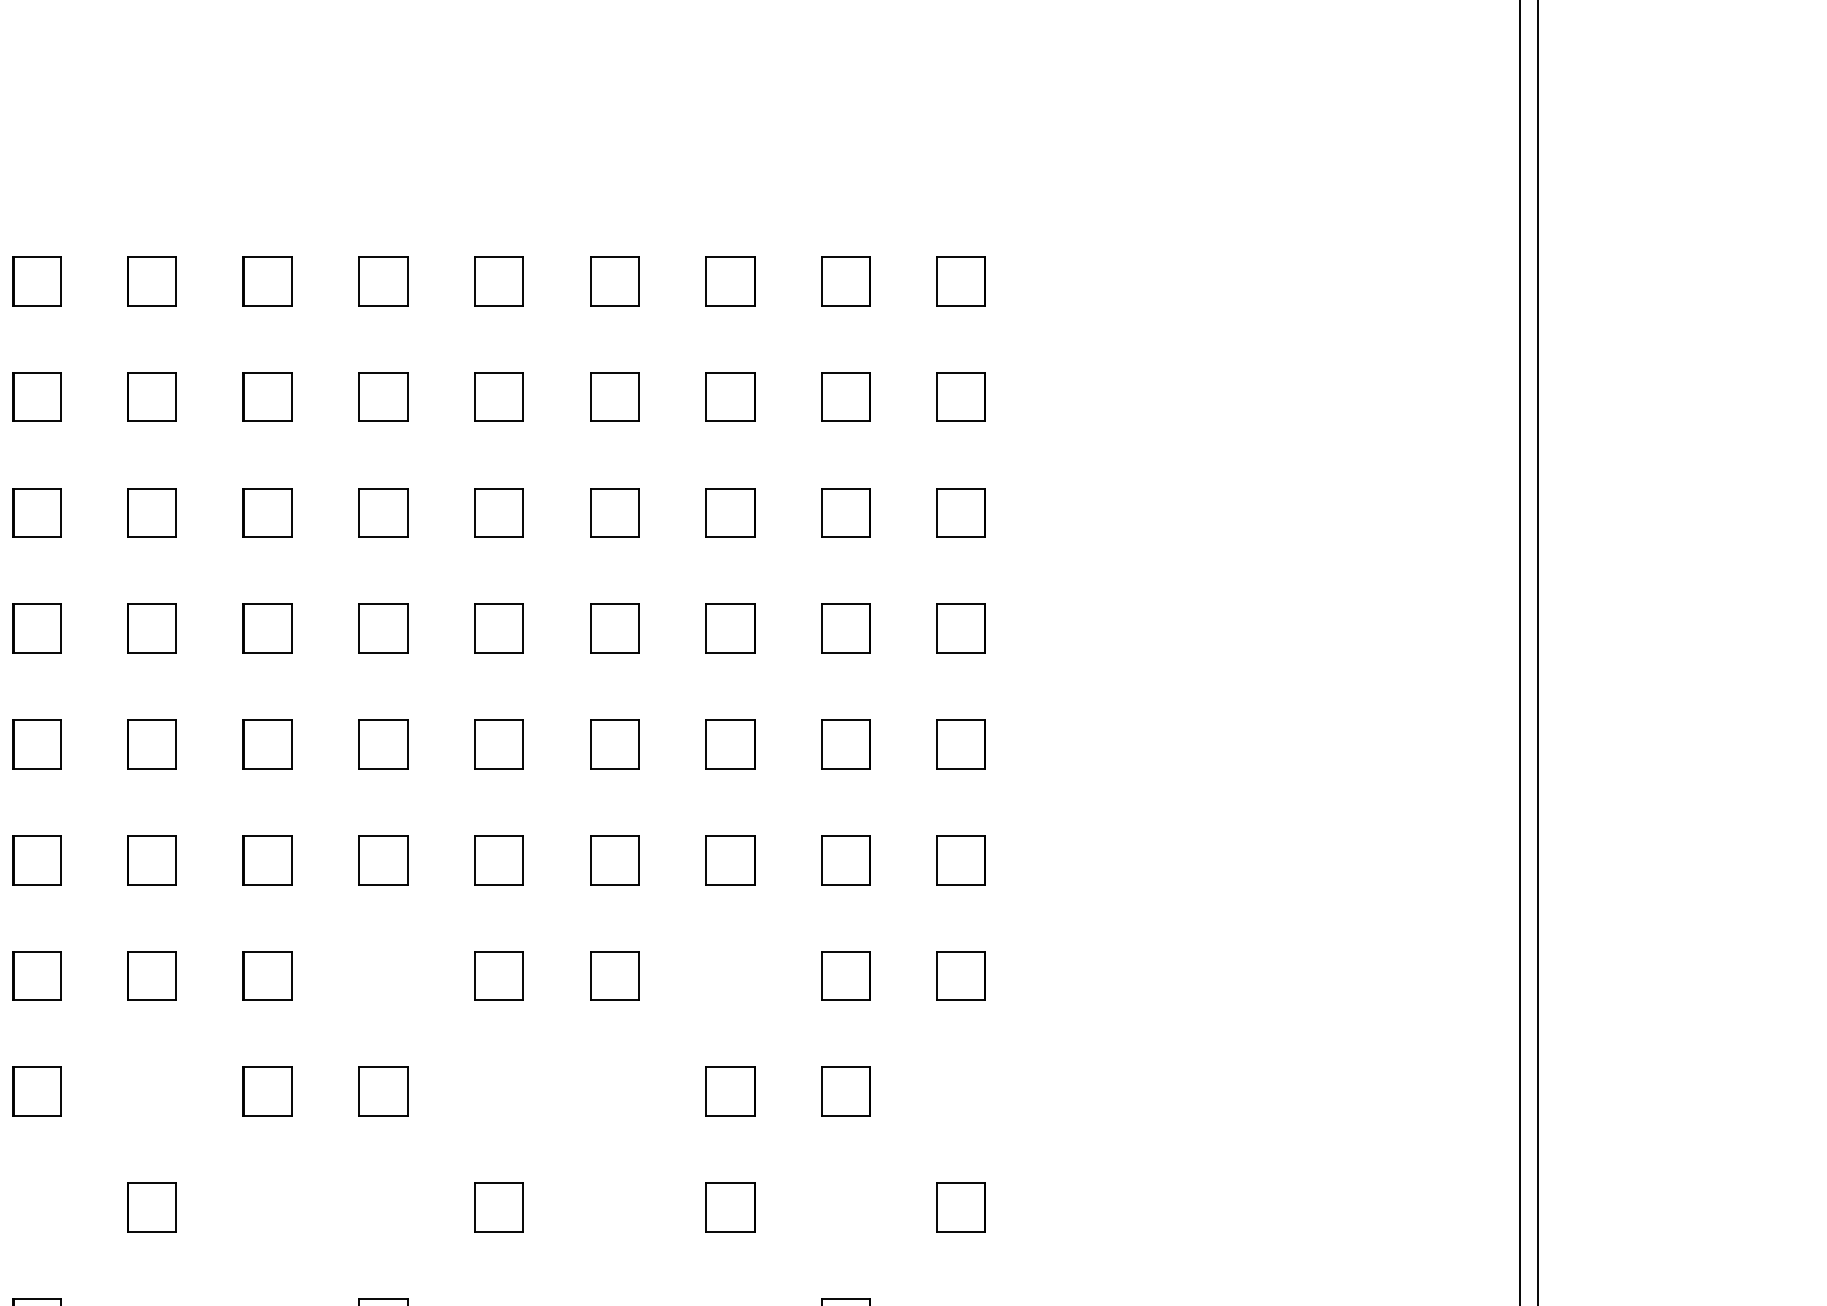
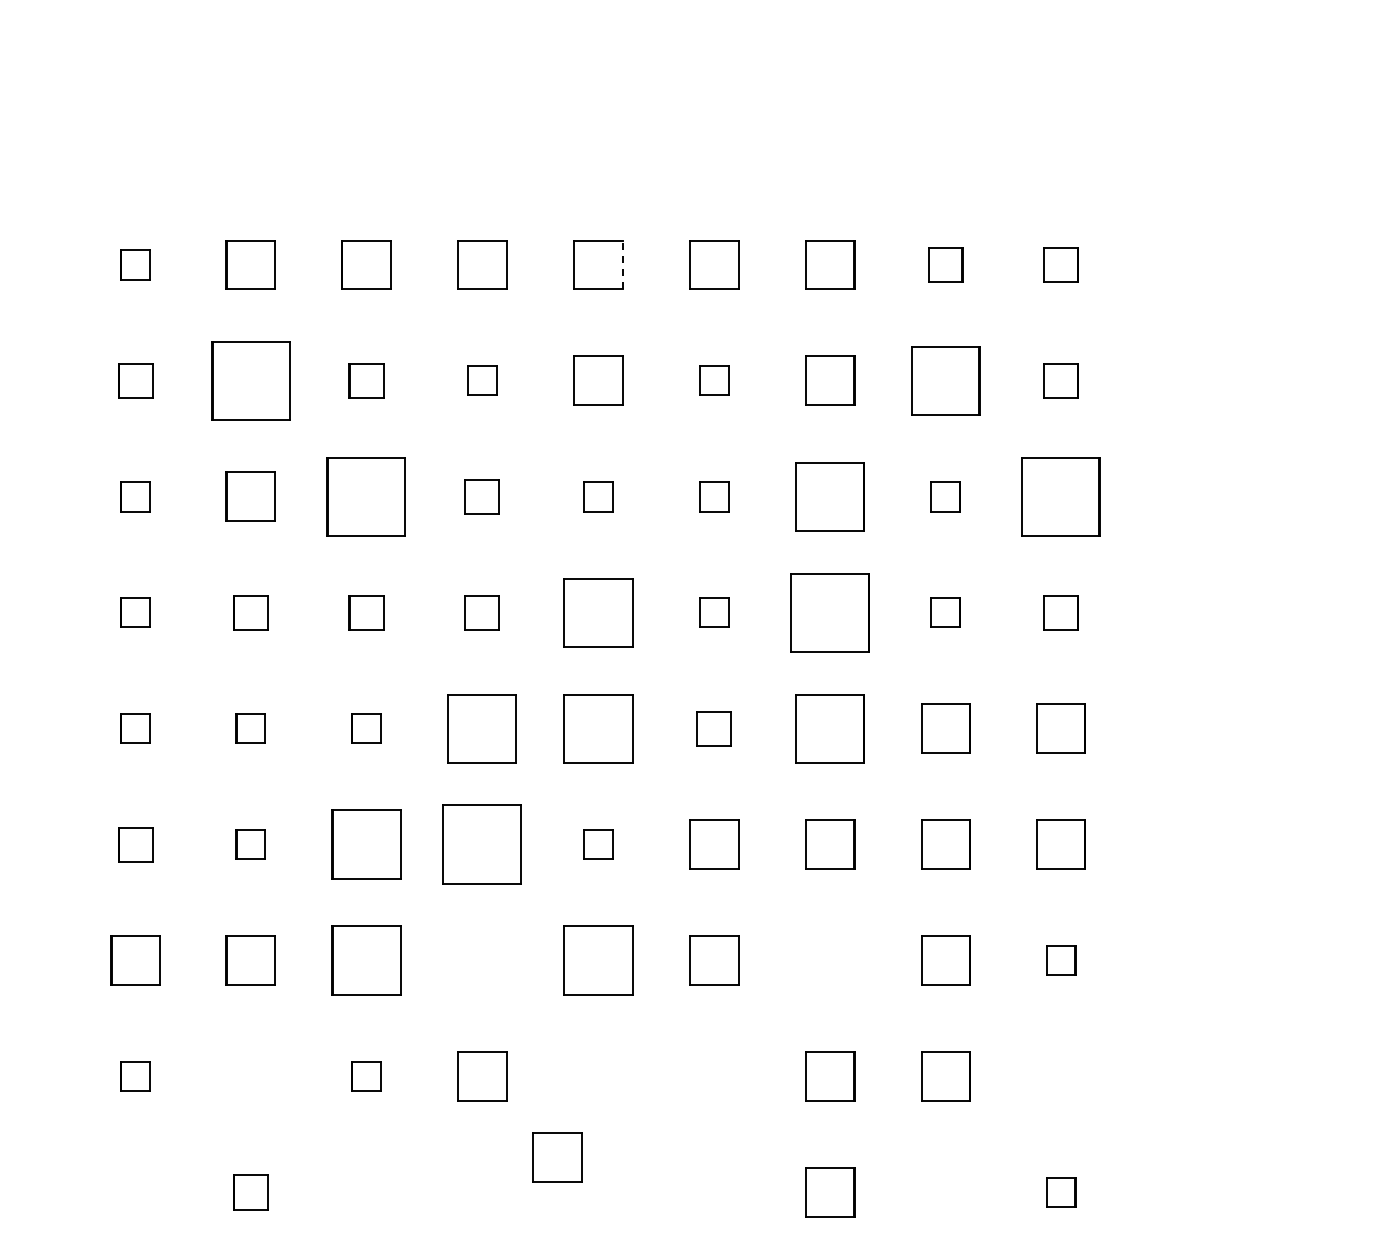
line: (523, 280) -> (622, 264), solid -> dashed
part: (36, 281) -> (135, 265), size x0.6
part: (845, 281) -> (945, 265), size x0.7
part: (960, 281) -> (1060, 265), size x0.7
part: (36, 396) -> (135, 380), size x0.7
part: (151, 396) -> (250, 380), size x1.6
part: (267, 396) -> (366, 380), size x0.7
part: (383, 396) -> (482, 380), size x0.6
part: (614, 396) -> (713, 380), size x0.6
part: (845, 396) -> (945, 380), size x1.4
part: (960, 396) -> (1060, 380), size x0.7
part: (36, 512) -> (135, 496), size x0.6
part: (267, 512) -> (366, 496), size x1.6
part: (383, 512) -> (482, 496), size x0.7
part: (498, 512) -> (597, 496), size x0.6
part: (614, 512) -> (713, 496), size x0.6
part: (730, 512) -> (830, 496), size x1.4
part: (845, 512) -> (945, 496), size x0.6
part: (960, 512) -> (1060, 496), size x1.6
part: (36, 628) -> (135, 612), size x0.6
part: (151, 628) -> (250, 612), size x0.7
part: (267, 628) -> (366, 612), size x0.7
part: (383, 628) -> (482, 612), size x0.7
part: (498, 628) -> (597, 612), size x1.4
part: (614, 628) -> (713, 612), size x0.6
part: (730, 628) -> (830, 612), size x1.6
part: (845, 628) -> (945, 612), size x0.6
part: (960, 628) -> (1060, 612), size x0.7
part: (36, 744) -> (135, 728), size x0.6
part: (151, 744) -> (250, 728), size x0.6
part: (267, 744) -> (366, 728), size x0.6
part: (383, 744) -> (482, 728), size x1.4
part: (498, 744) -> (597, 728), size x1.4
part: (614, 744) -> (713, 728), size x0.7
part: (730, 744) -> (830, 728), size x1.4
part: (36, 860) -> (135, 844), size x0.7
part: (151, 860) -> (250, 844), size x0.6
part: (267, 860) -> (366, 844), size x1.4
part: (383, 860) -> (482, 844), size x1.6
part: (498, 860) -> (597, 844), size x0.6
part: (267, 975) -> (366, 960), size x1.4
part: (498, 975) -> (597, 960), size x1.4
part: (960, 975) -> (1060, 960), size x0.6
part: (36, 1091) -> (135, 1076), size x0.6
part: (267, 1091) -> (366, 1076), size x0.6
part: (151, 1207) -> (250, 1192), size x0.7
part: (498, 1207) -> (556, 1157), moved
part: (960, 1207) -> (1060, 1192), size x0.6

